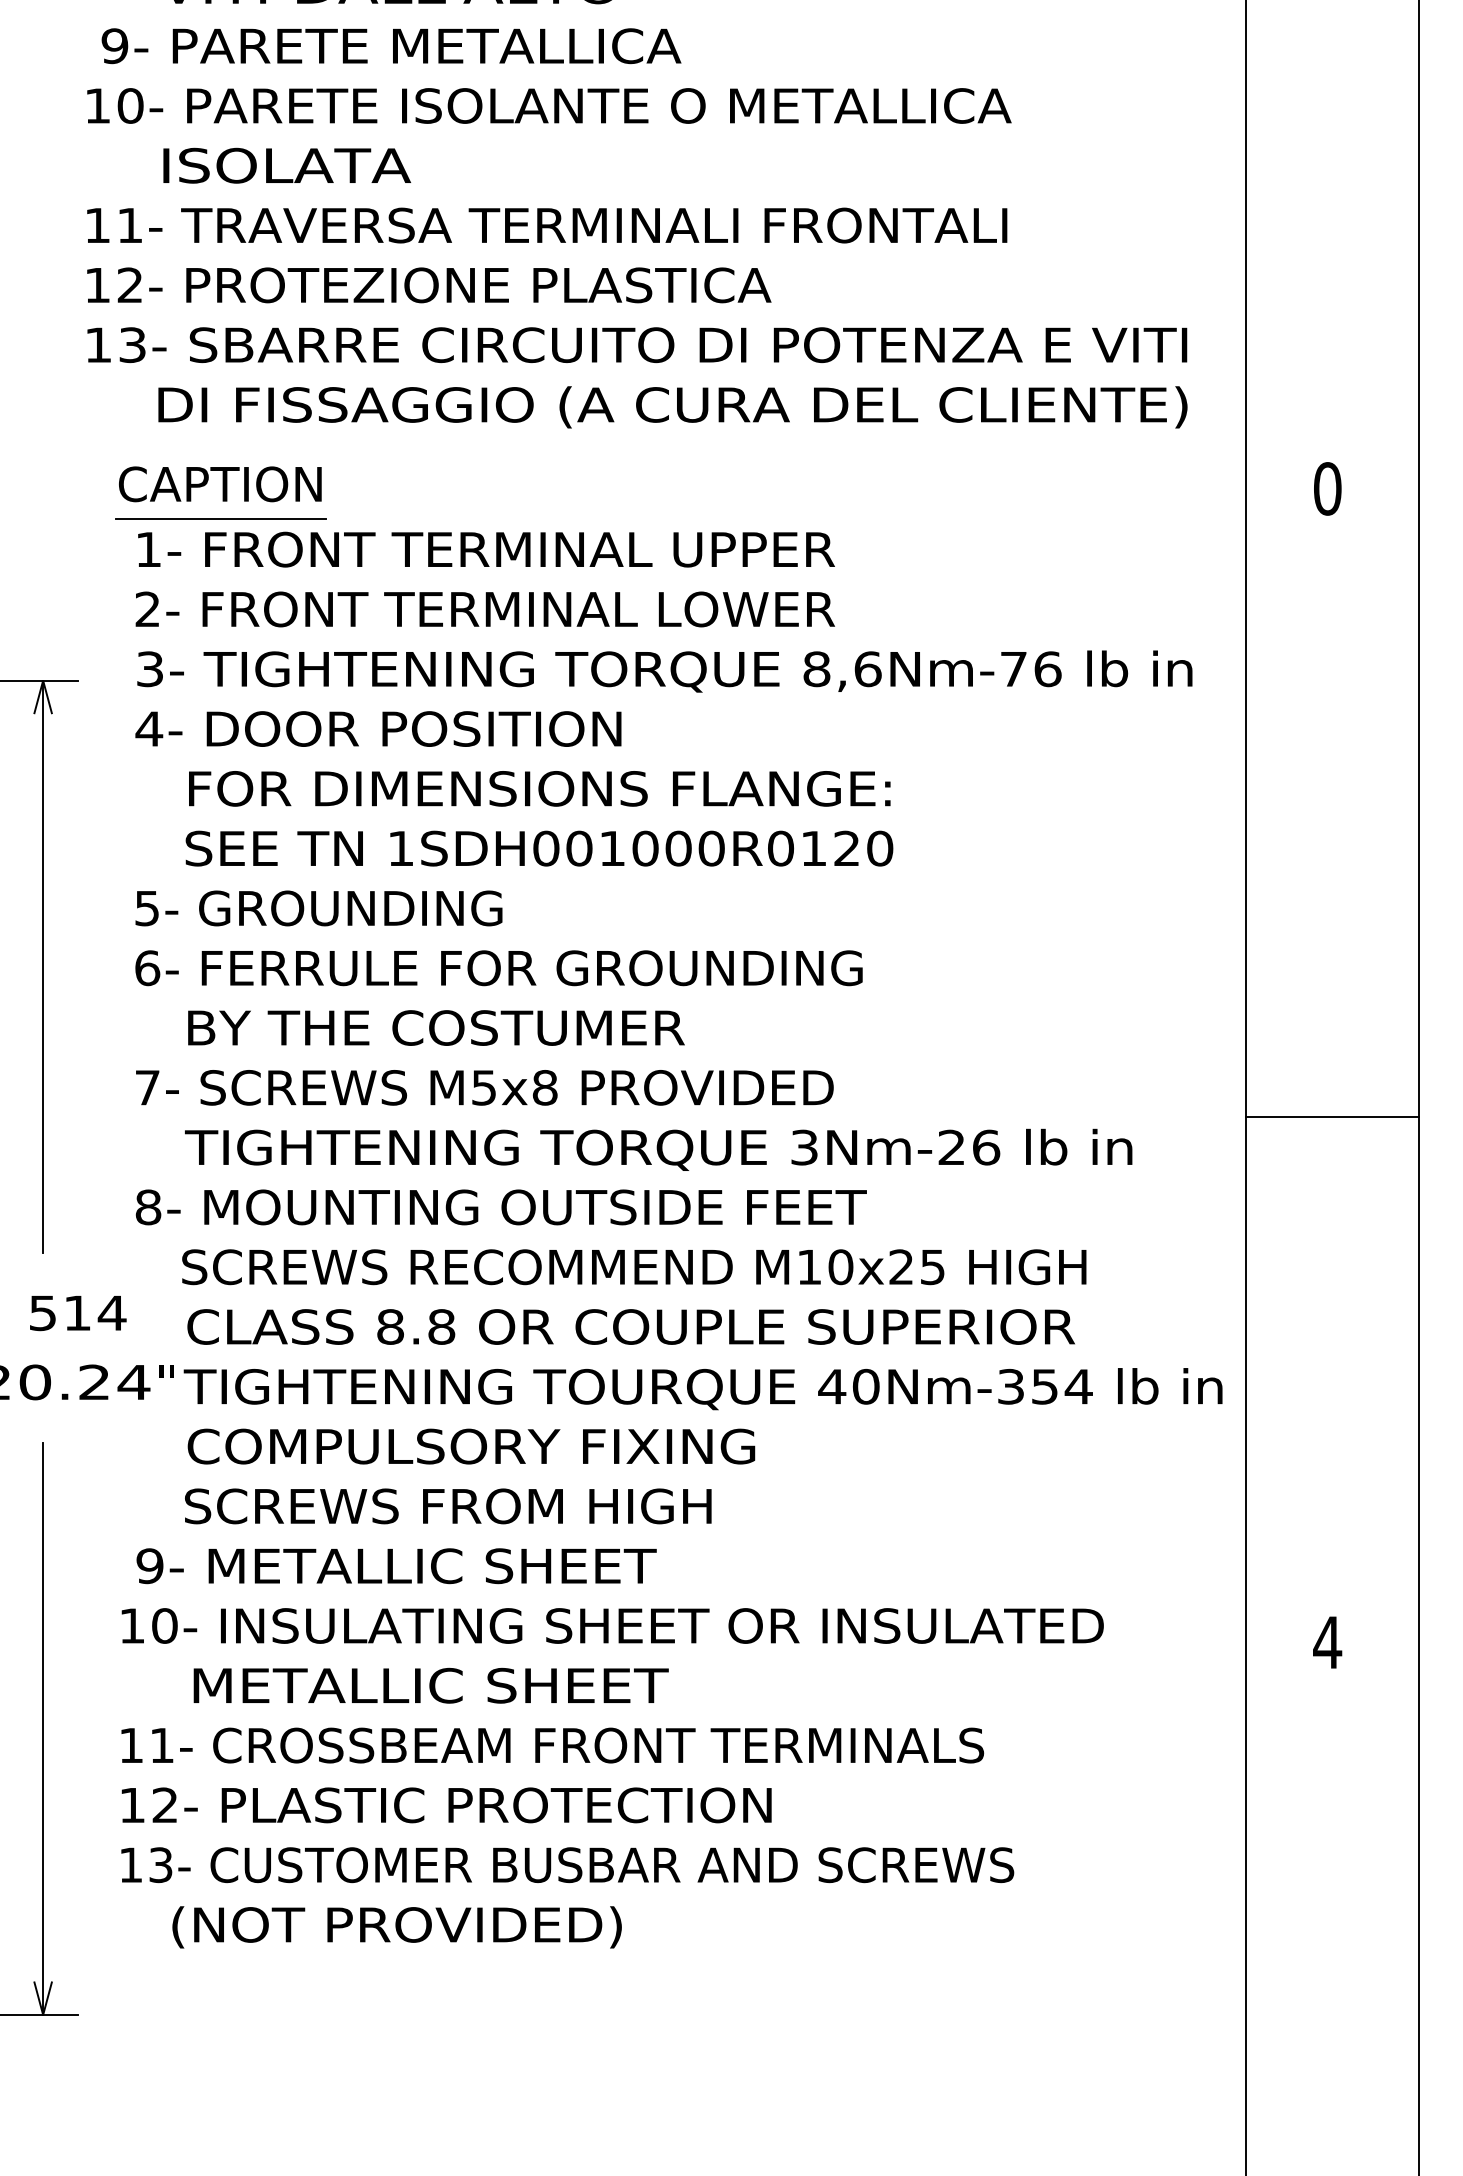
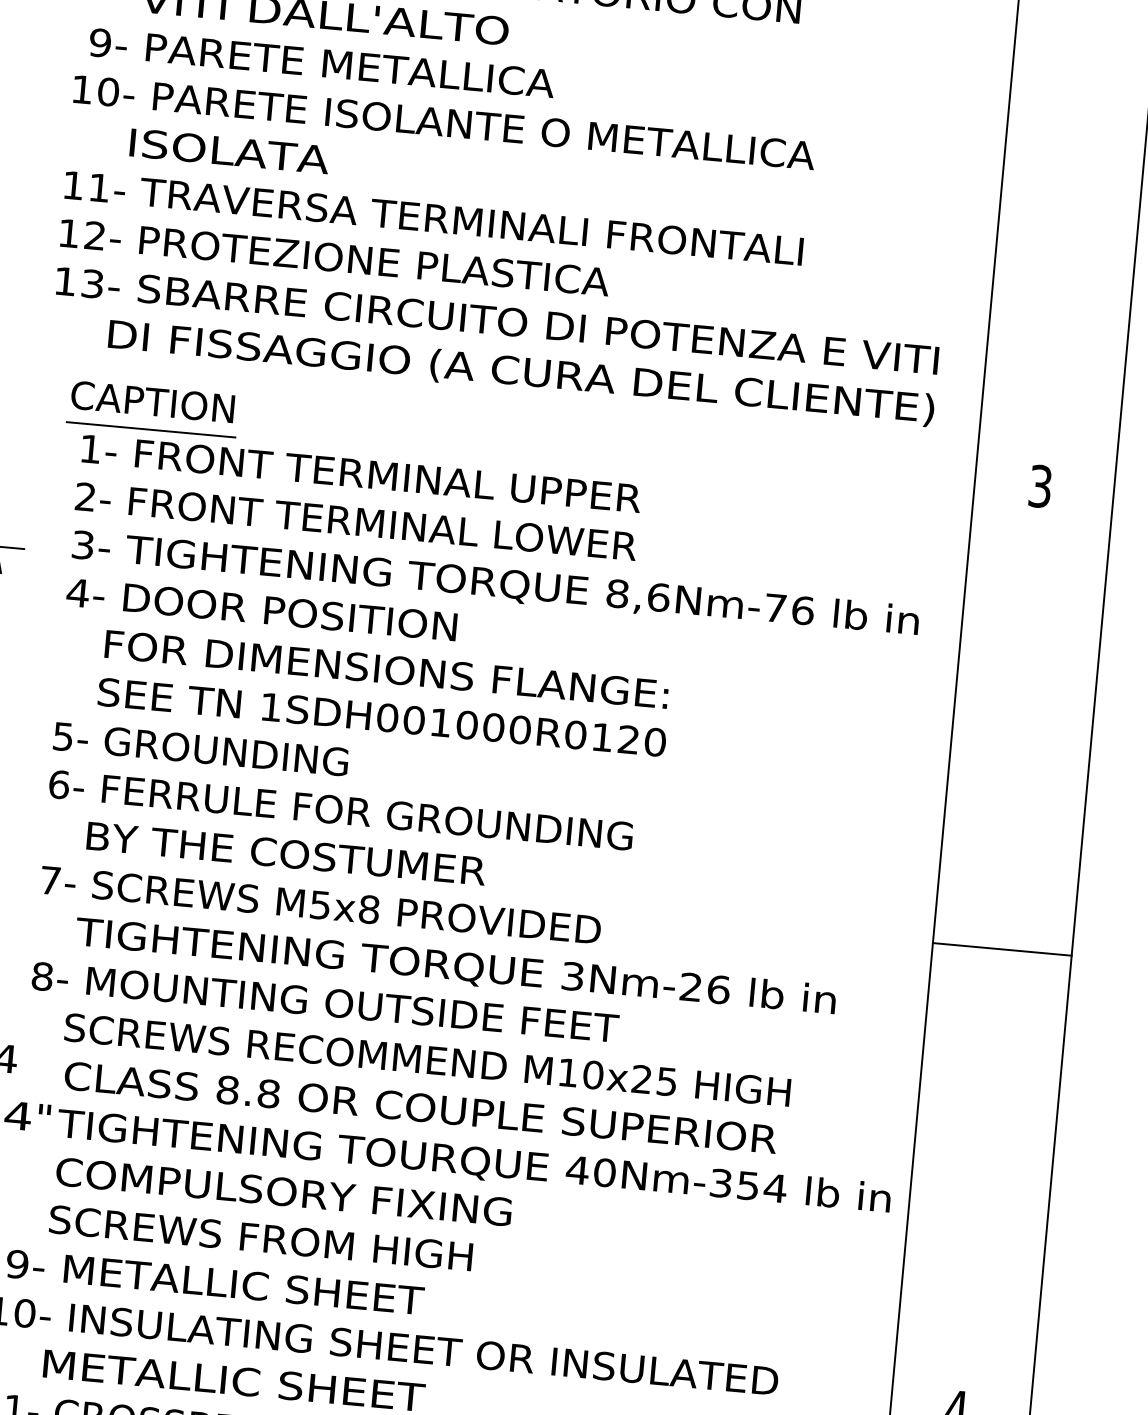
text: (1327, 488) -> (1040, 486), 0 -> 3
line: (1332, 1116) -> (1002, 949), moved

